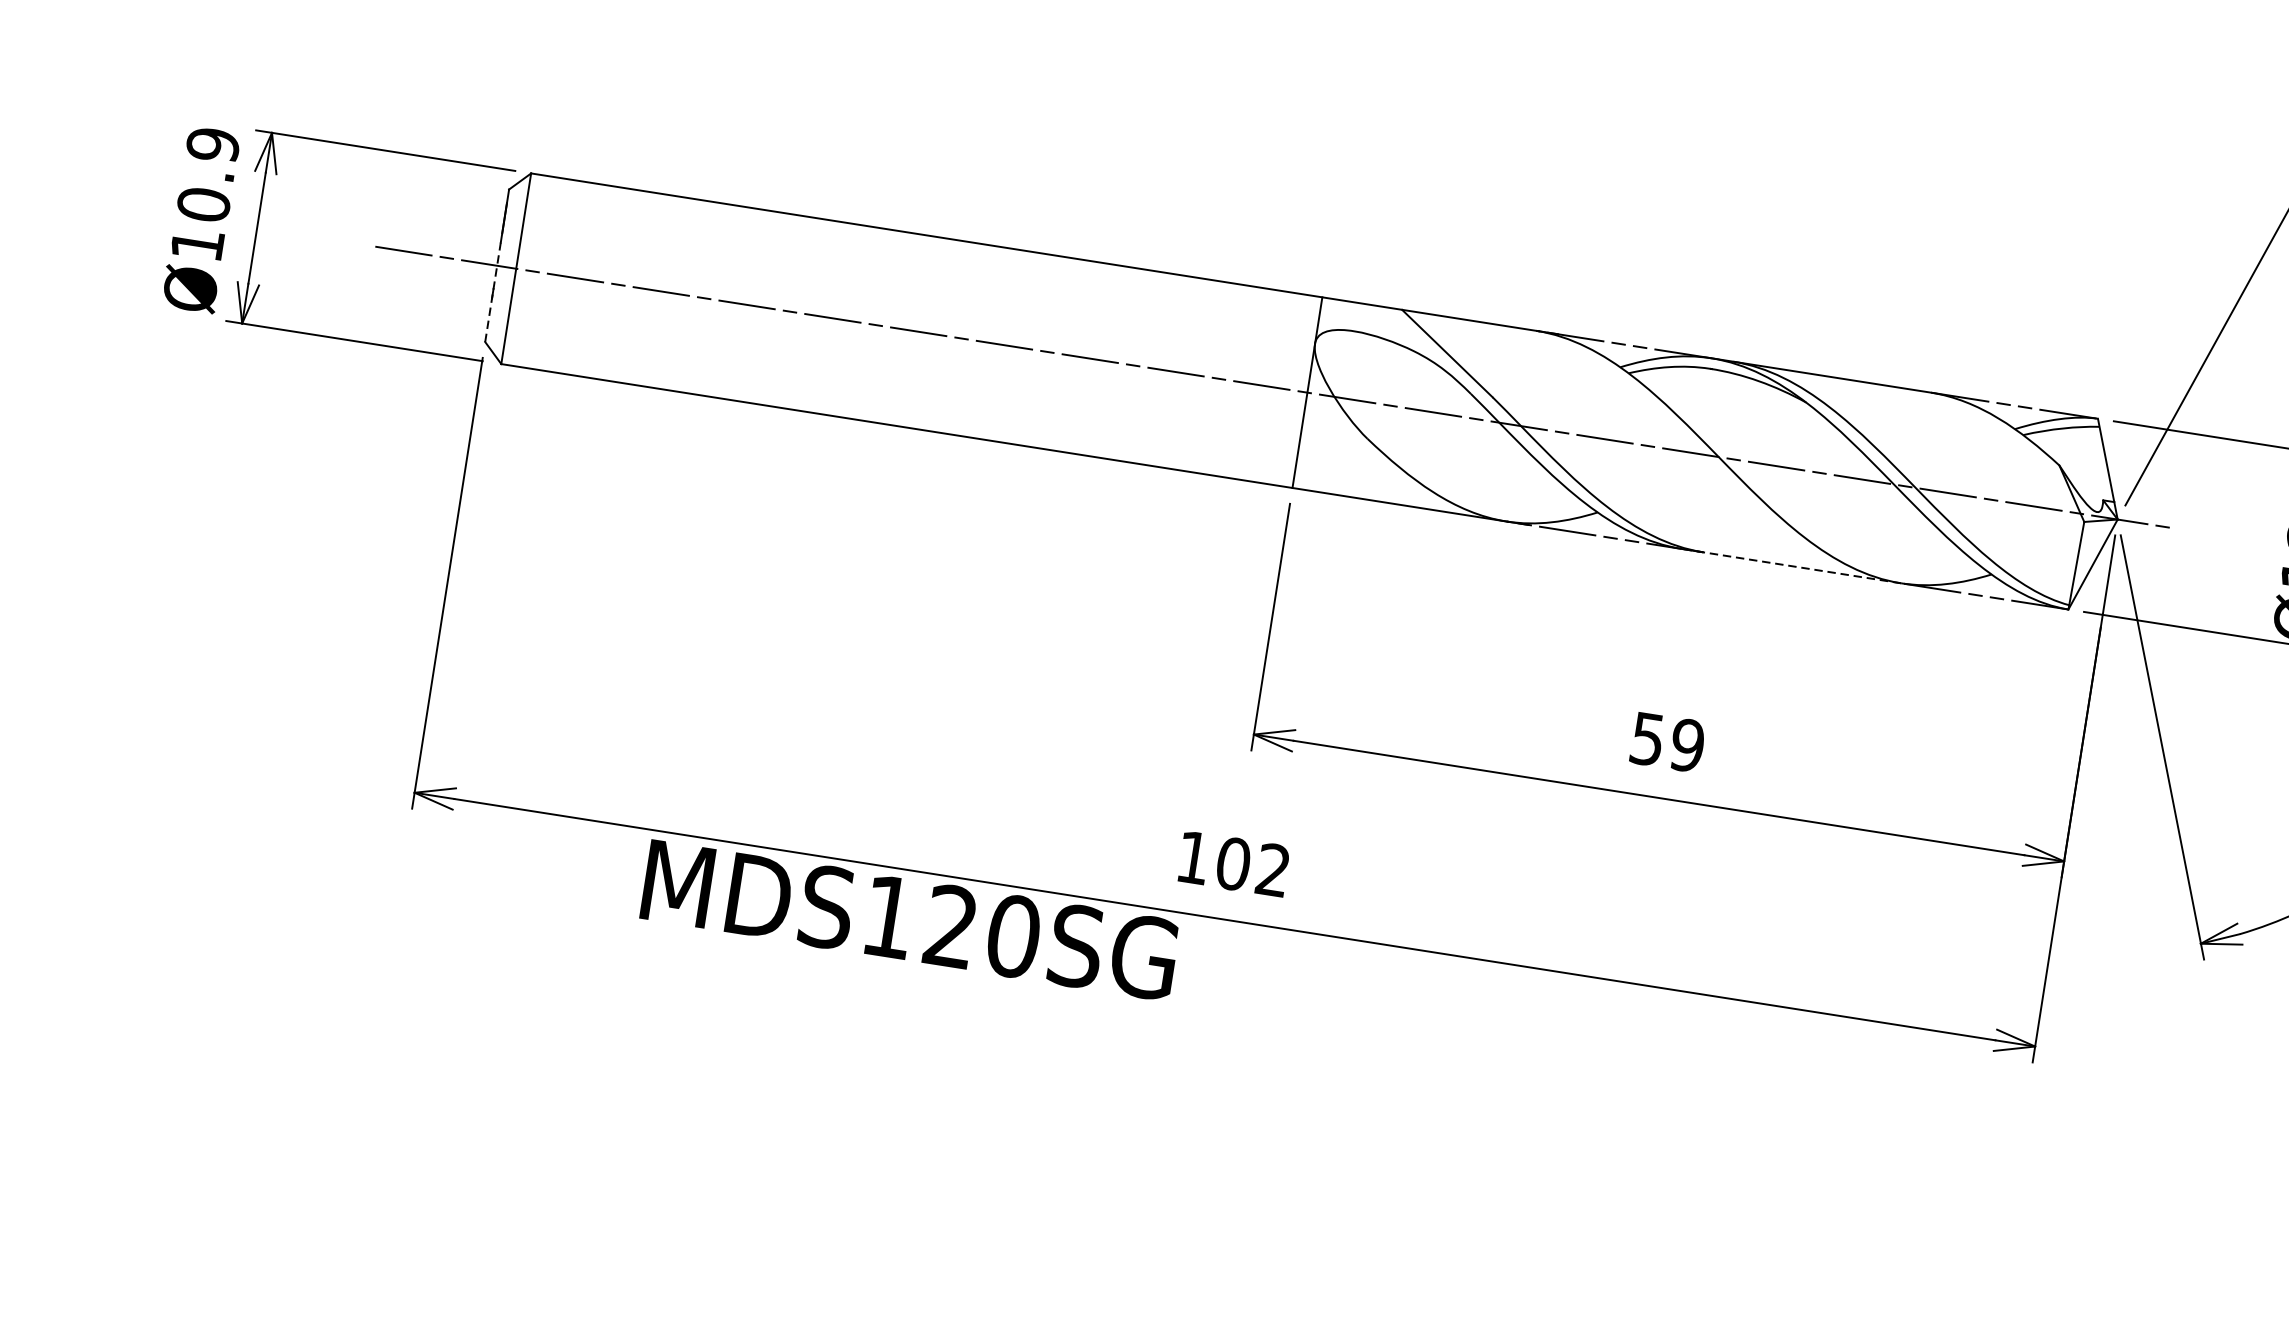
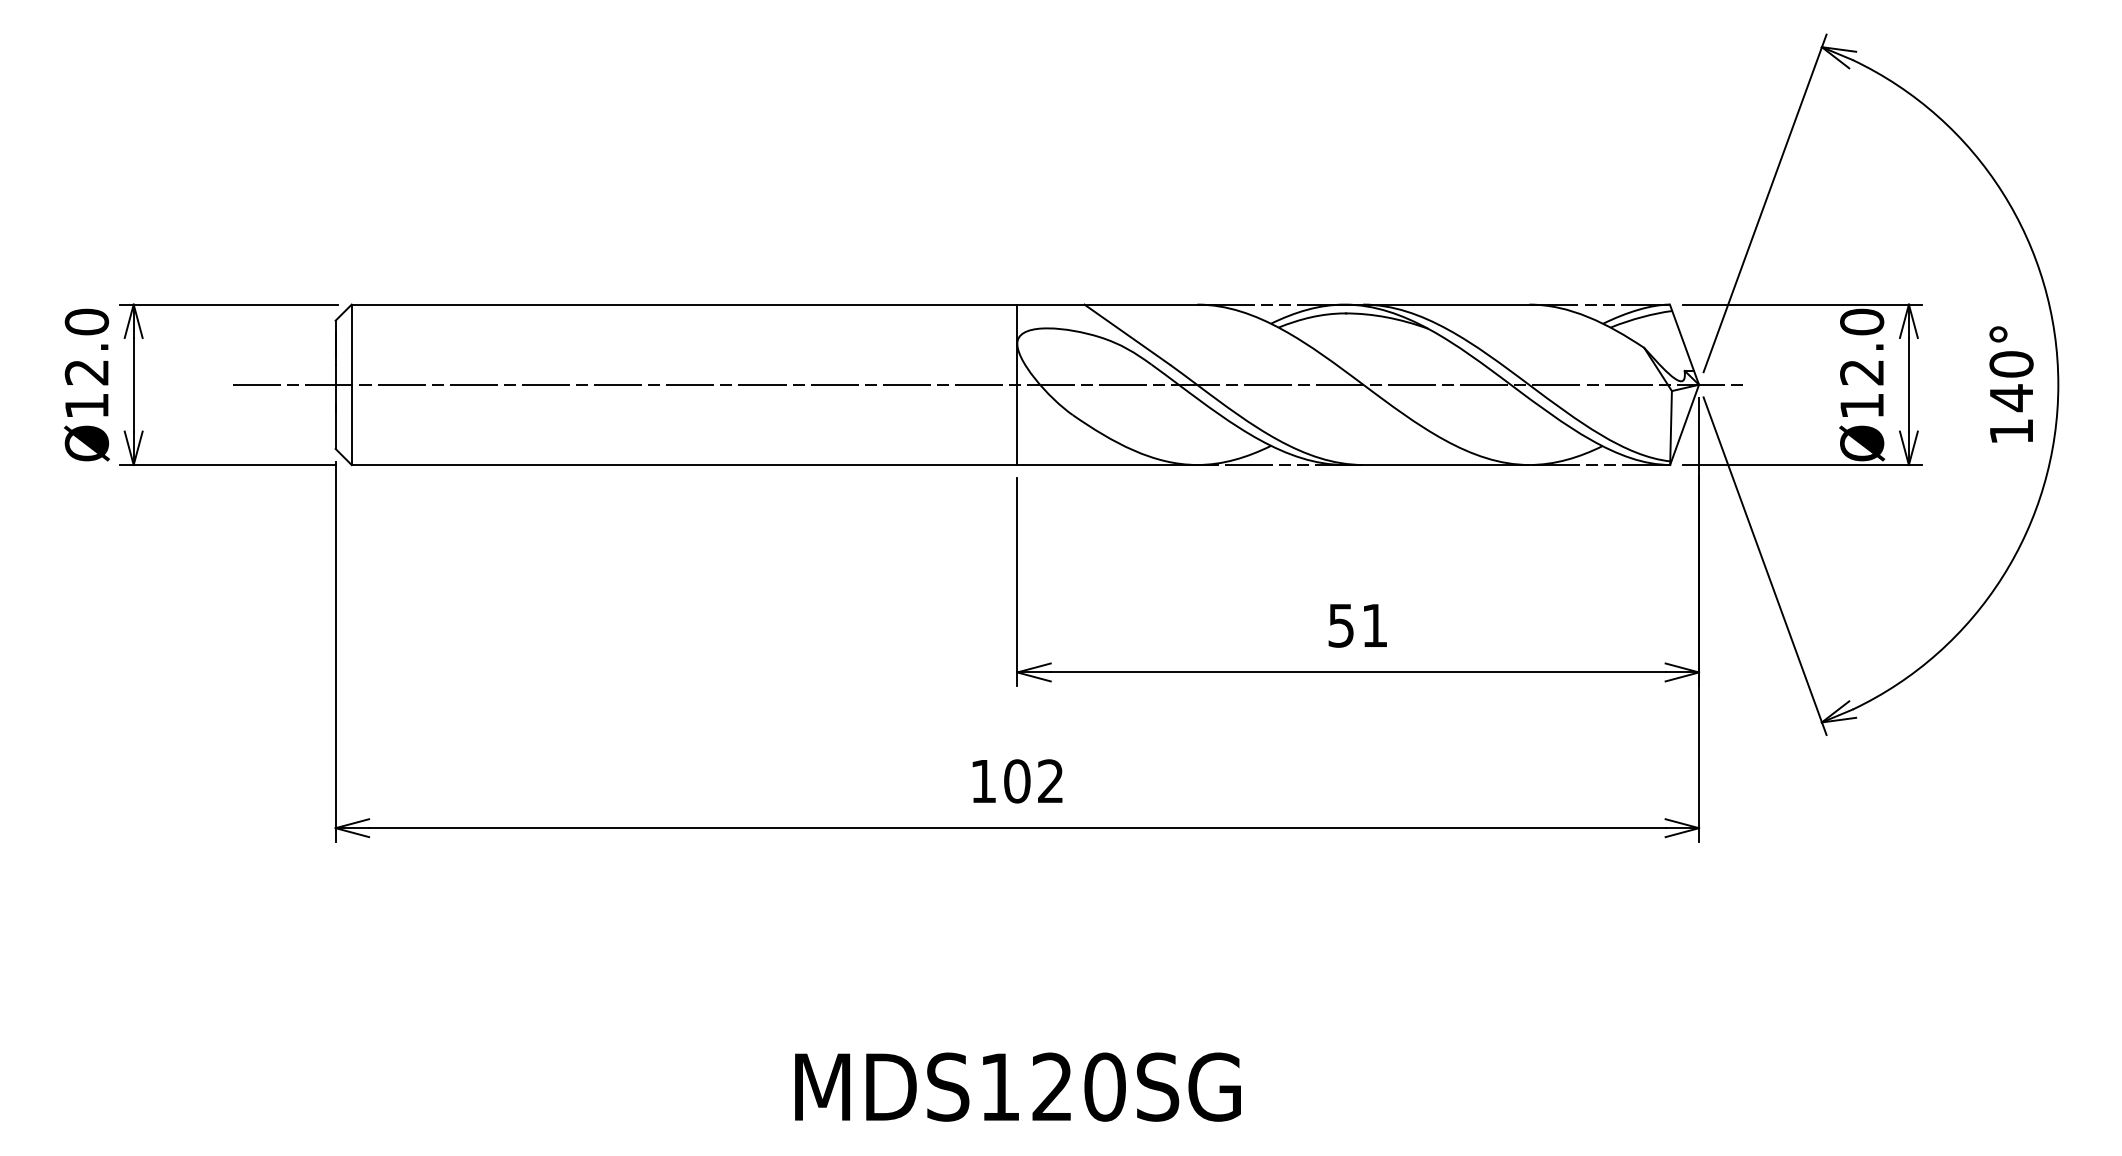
text: (208, 173) -> (86, 346), Ø10.9 -> Ø12.0
line: (492, 292) -> (335, 407), dashed -> solid
line: (1790, 566) -> (1436, 465), dashed -> solid
text: (1687, 745) -> (1374, 625), 59 -> 51
text: (909, 919) -> (1017, 1086), moved

